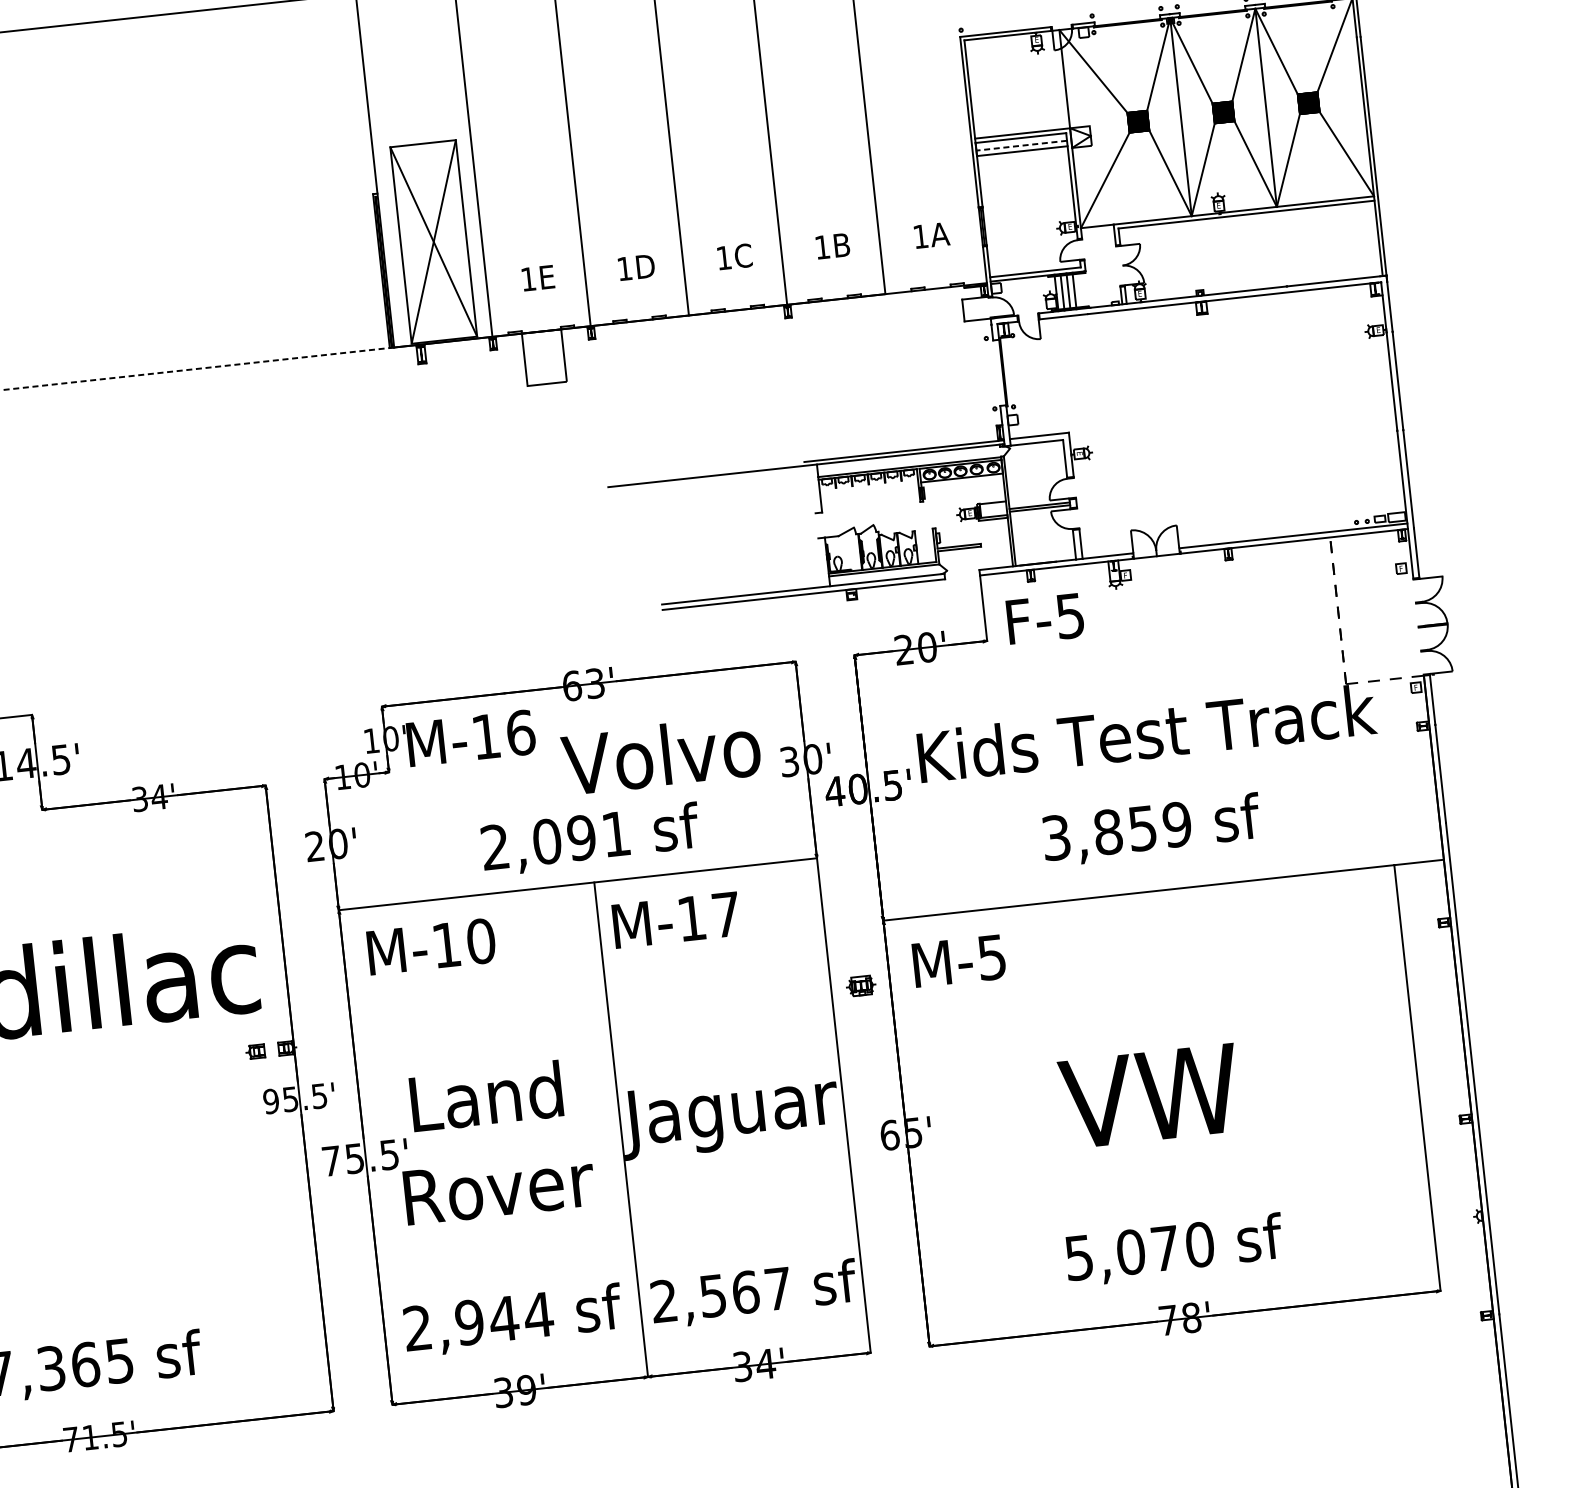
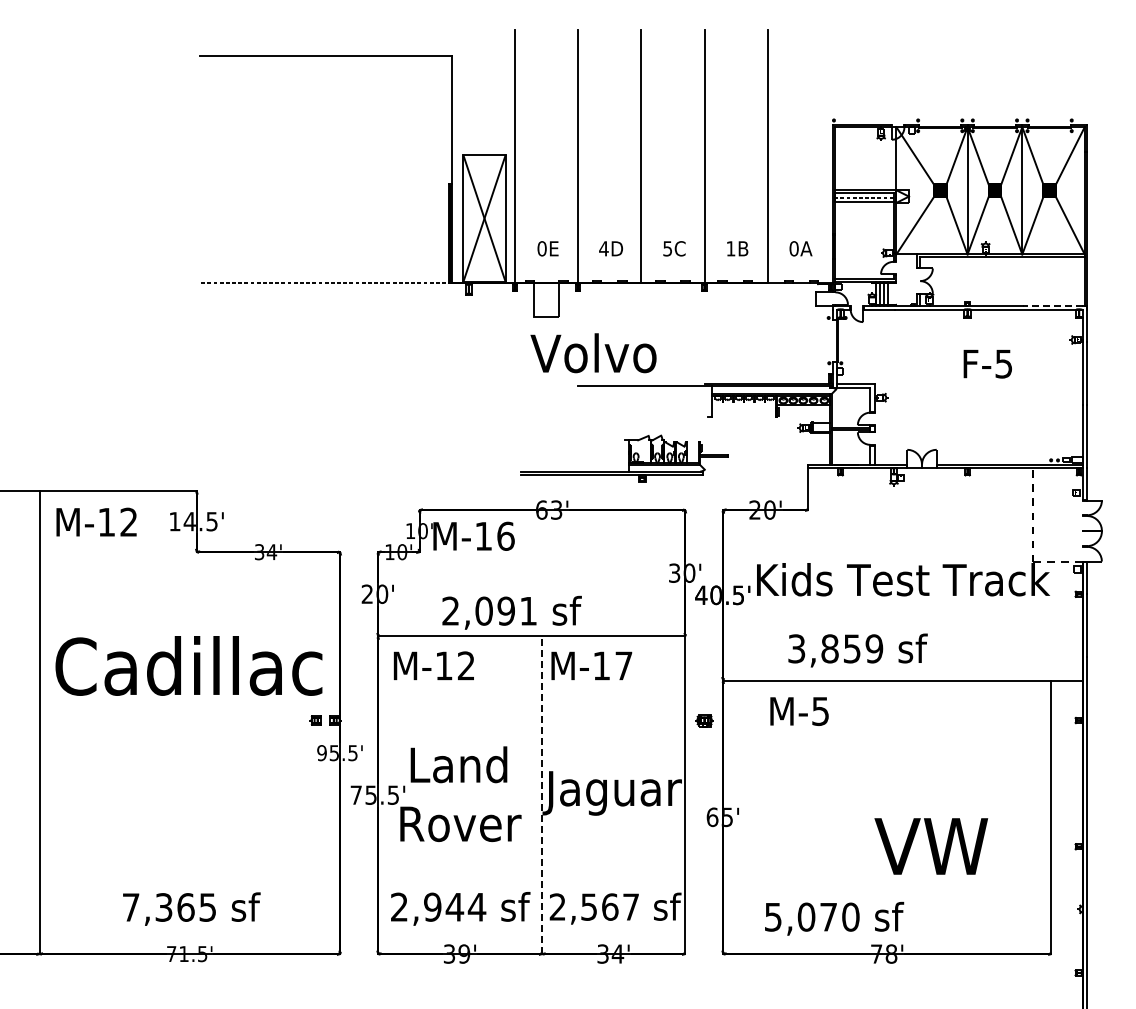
text: (919, 236) -> (793, 248), 1A -> 0A
text: (723, 257) -> (667, 248), 1C -> 5C
text: (624, 268) -> (603, 248), 1D -> 4D
text: (527, 278) -> (541, 248), 1E -> 0E
line: (1334, 281) -> (1053, 305), solid -> dashed
part: (820, 566) -> (624, 458), moved
text: (1044, 619) -> (987, 364), moved
text: (661, 755) -> (593, 353), moved
text: (1151, 830) -> (857, 650), moved
text: (589, 839) -> (511, 612), moved
text: (481, 940) -> (466, 665), M-10 -> M-12
text: (959, 961) -> (799, 711), moved
text: (1150, 1096) -> (931, 846), moved
line: (621, 1130) -> (542, 795), solid -> dashed
text: (1174, 1249) -> (834, 918), moved

